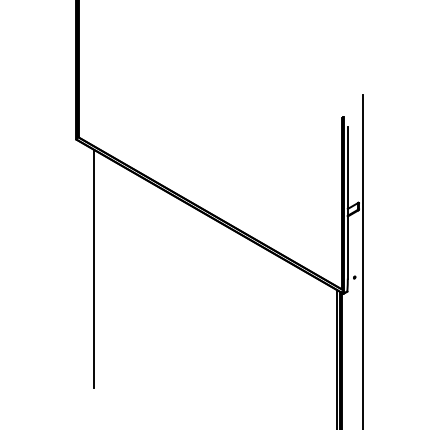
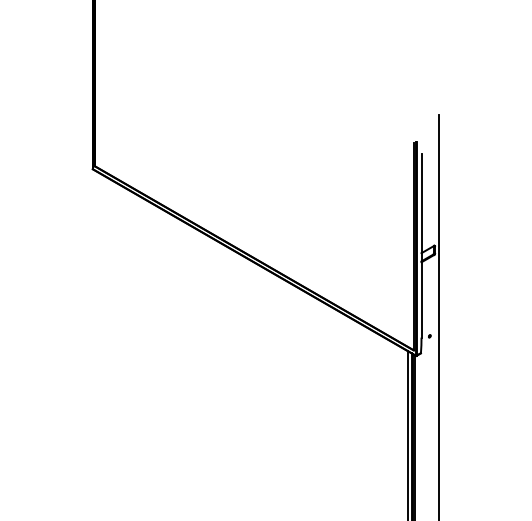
line: (93, 268) -> (113, 325), removed

